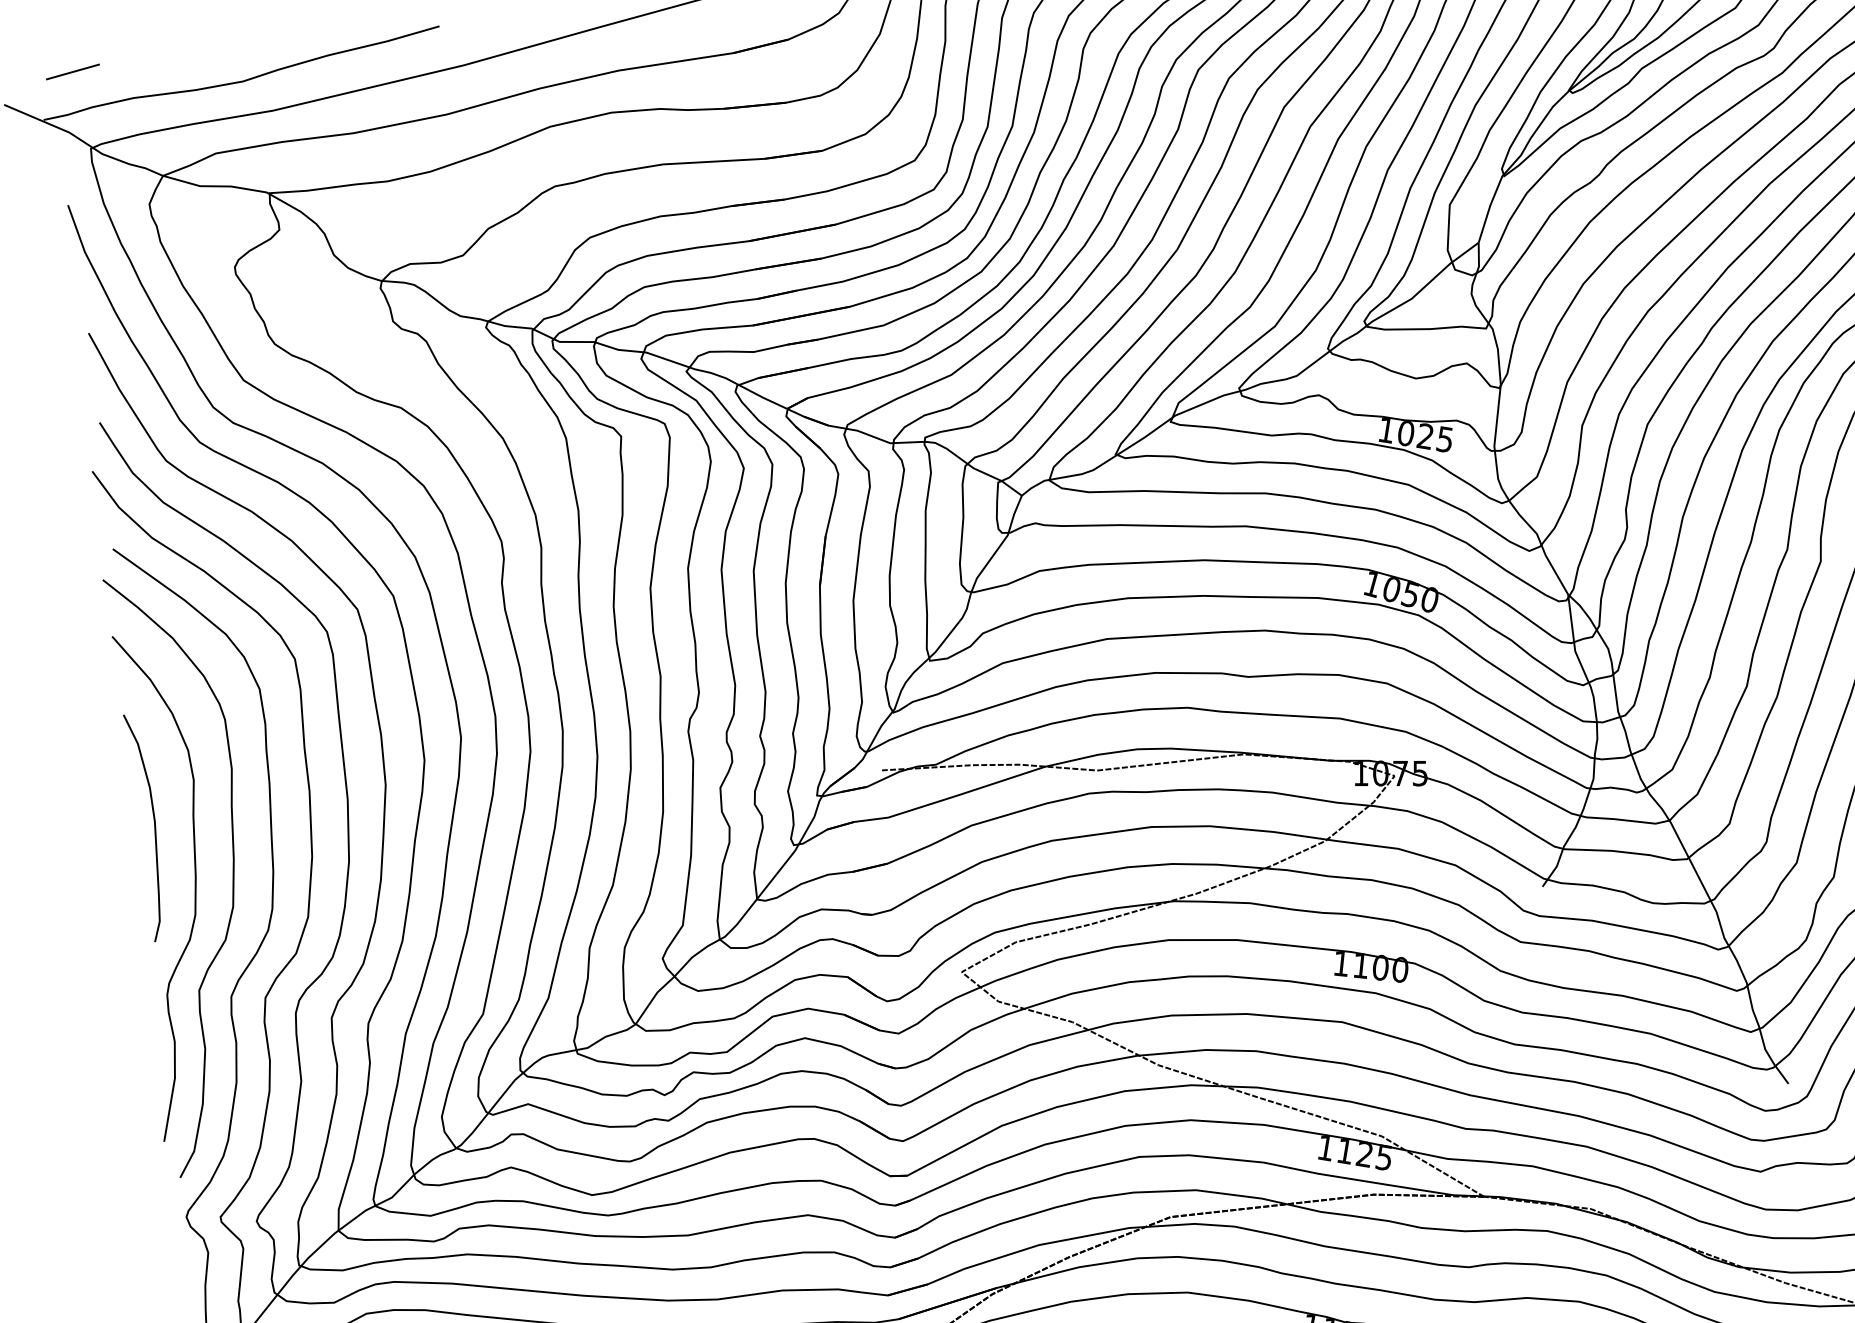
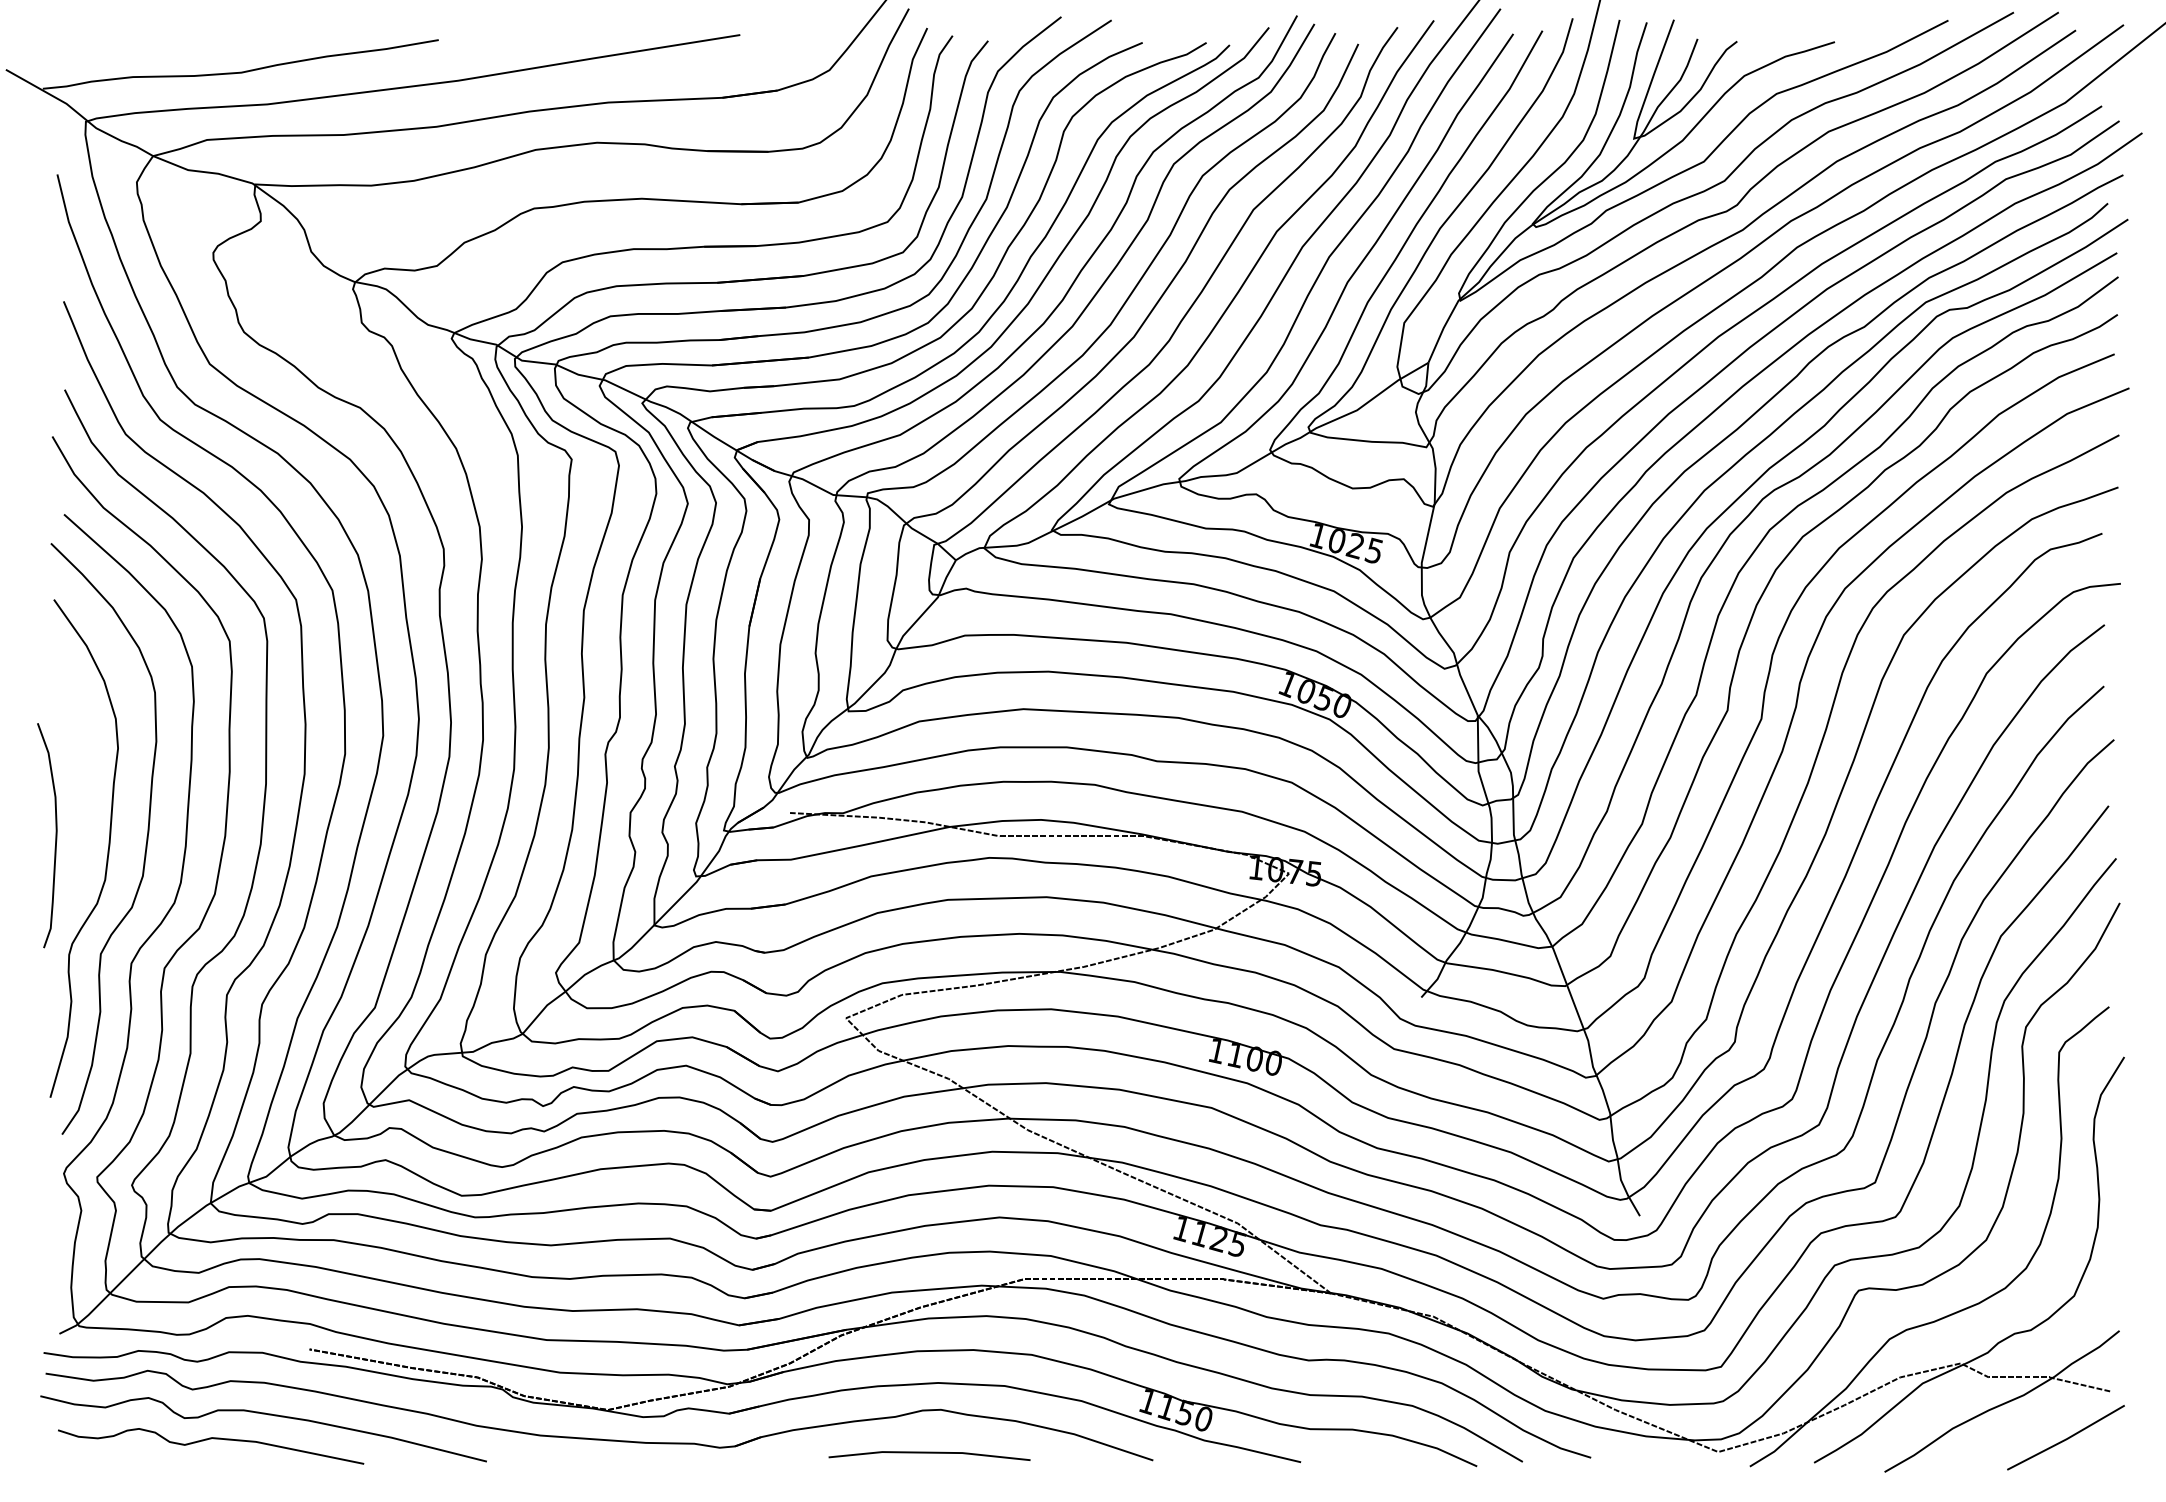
line: (72, 71) -> (76, 44), removed
curve: (154, 826) -> (55, 835), moved

